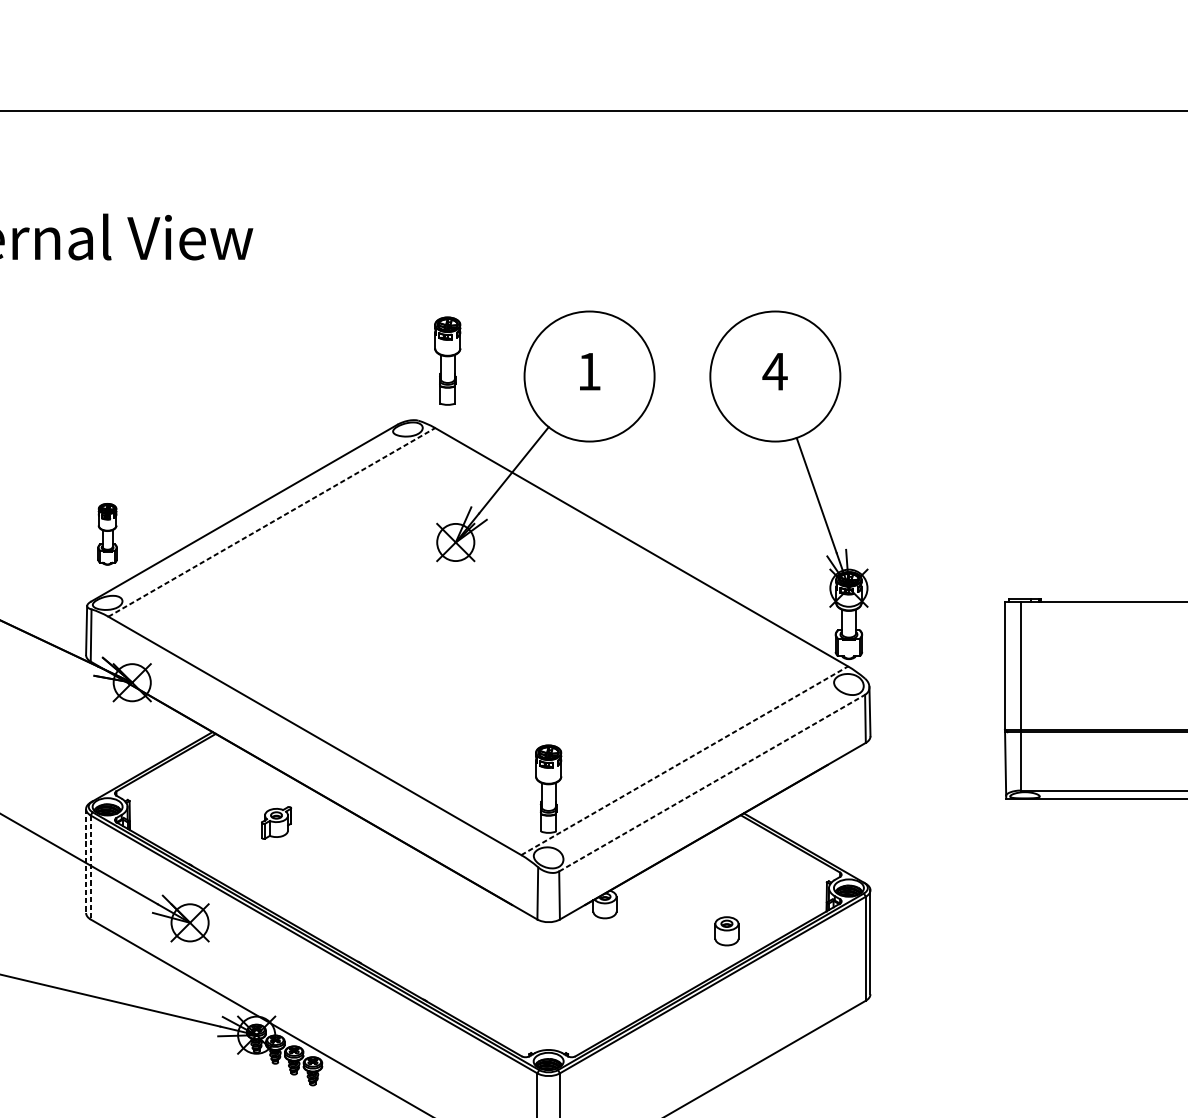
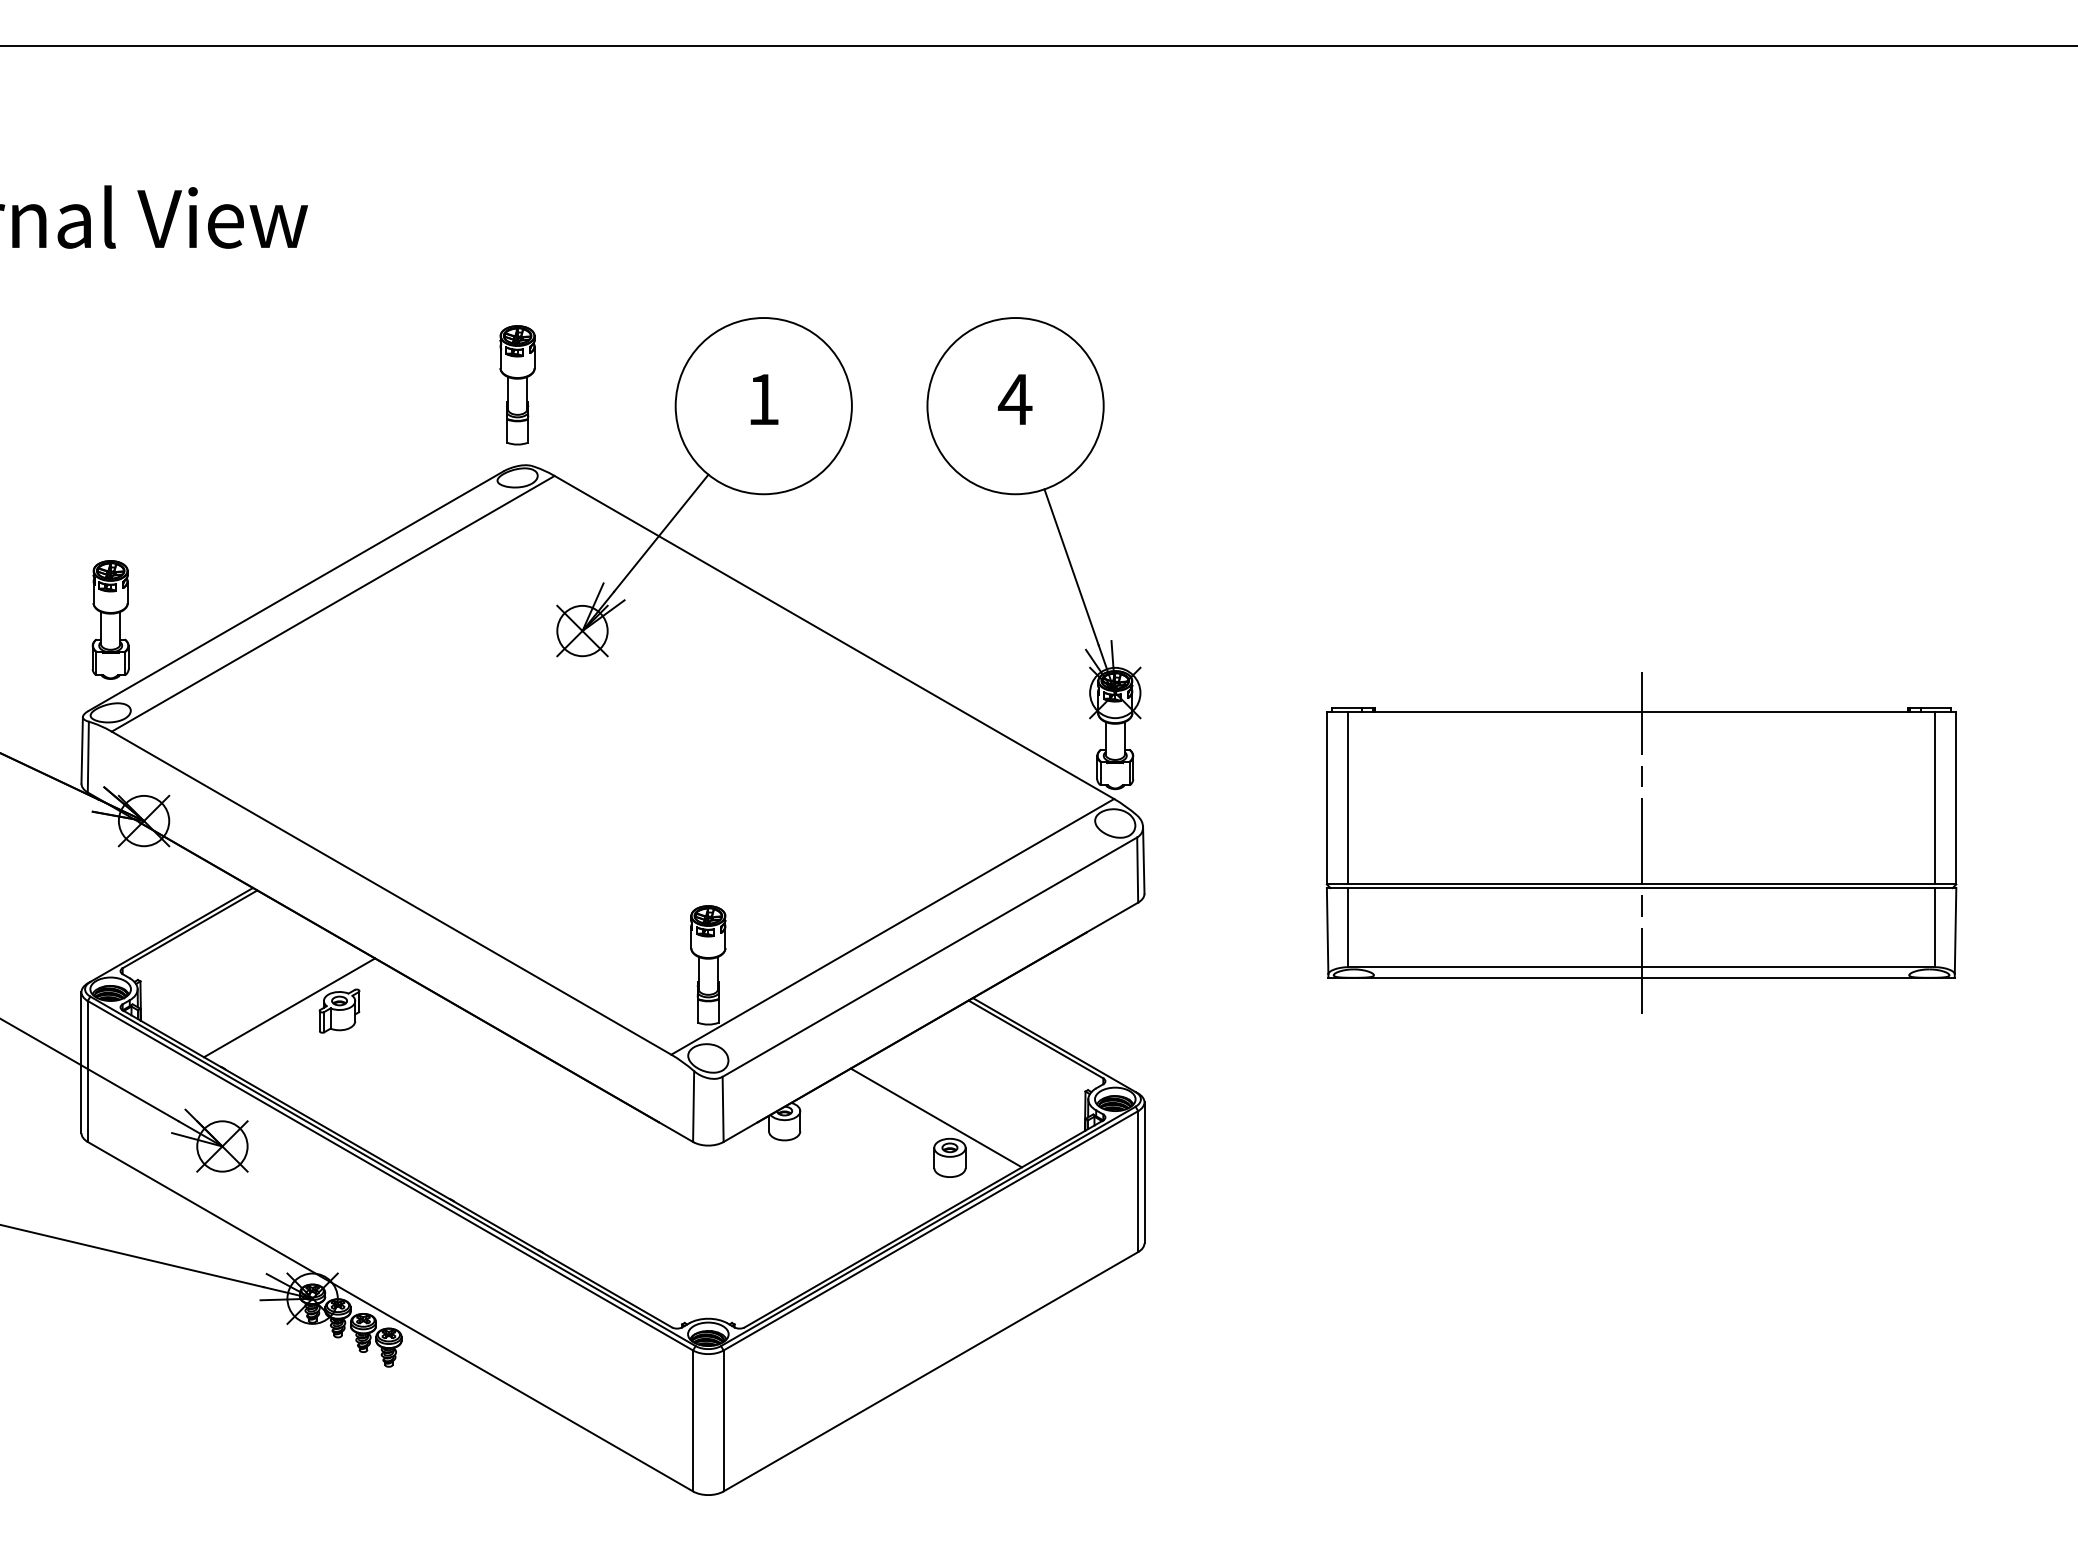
part: (447, 361) -> (517, 385), moved
line: (272, 522) -> (333, 603), dashed -> solid
part: (107, 533) -> (110, 619), size x1.43
line: (684, 760) -> (892, 926), dashed -> solid
line: (712, 782) -> (930, 956), dashed -> solid
line: (239, 820) -> (289, 1007), added
line: (86, 861) -> (81, 1063), dashed -> solid
line: (90, 867) -> (87, 1071), dashed -> solid
line: (716, 901) -> (935, 1117), added

